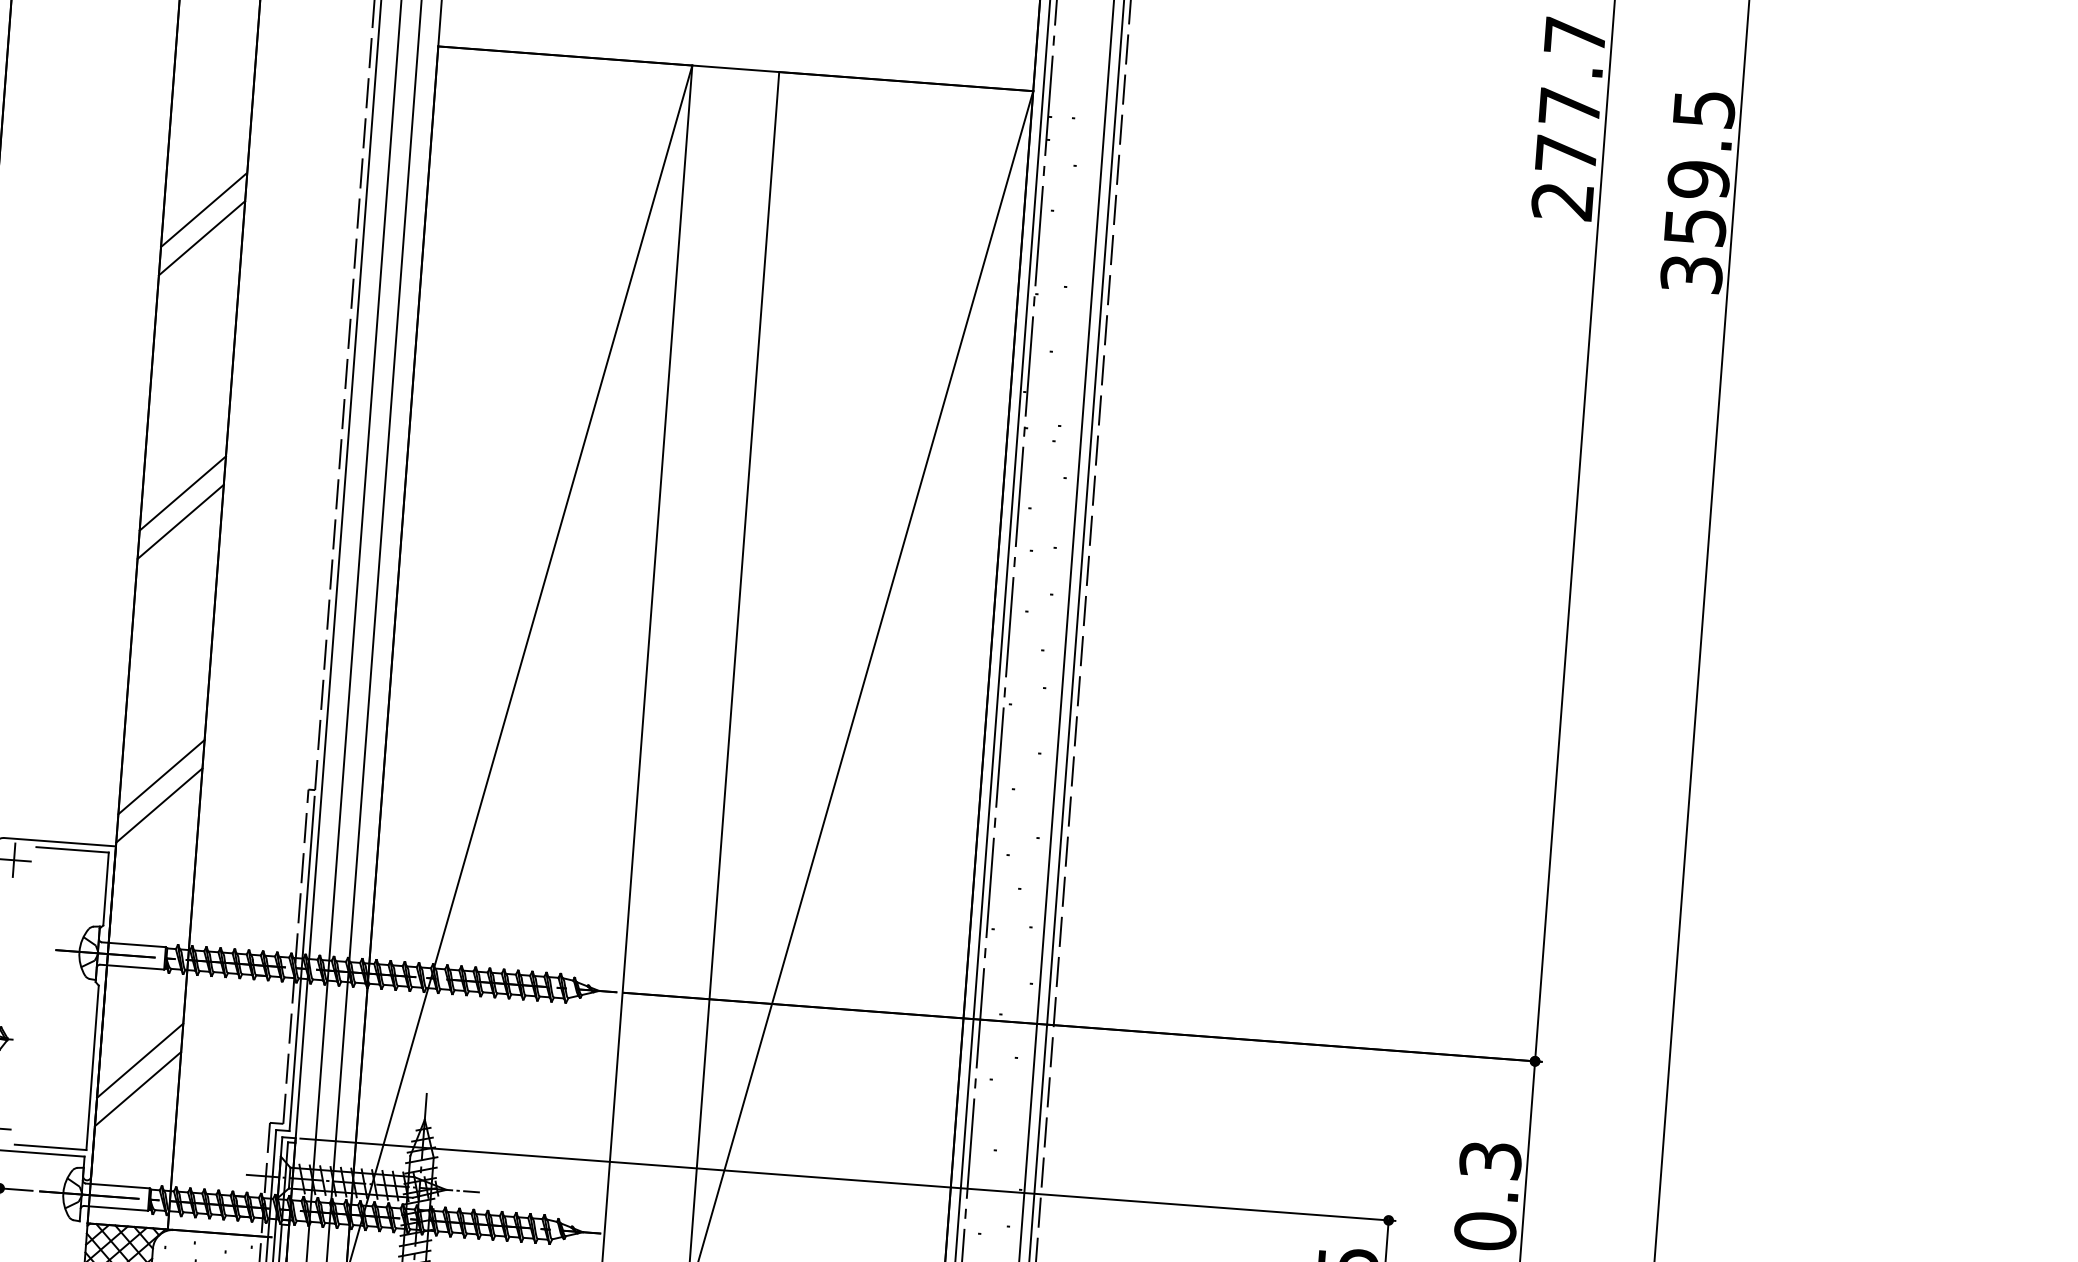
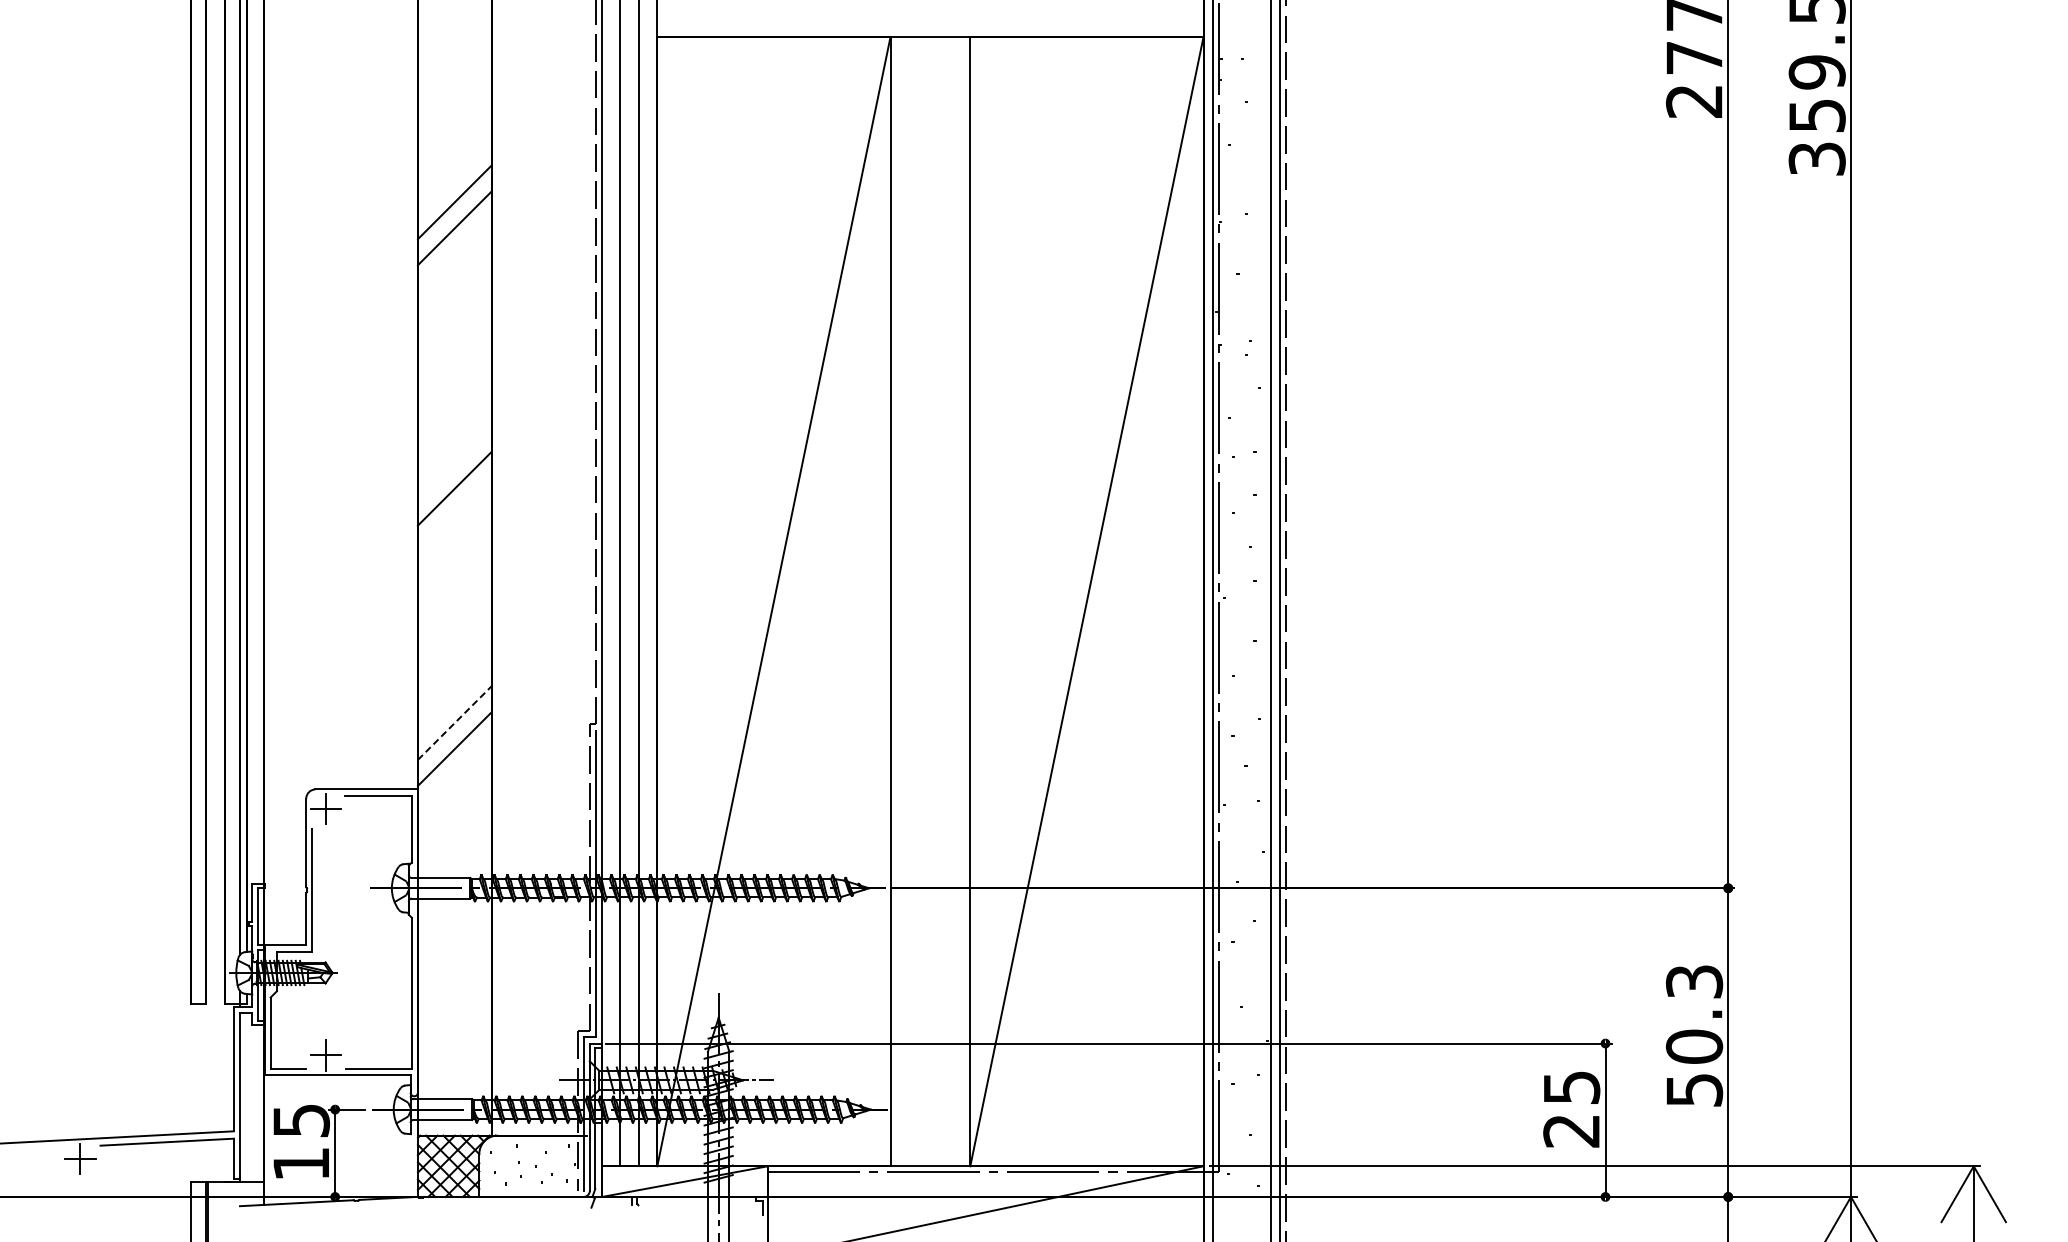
line: (182, 493) -> (454, 462), removed
line: (162, 776) -> (455, 722), solid -> dashed
line: (139, 1060) -> (454, 983), removed
line: (137, 1089) -> (454, 1009), removed

